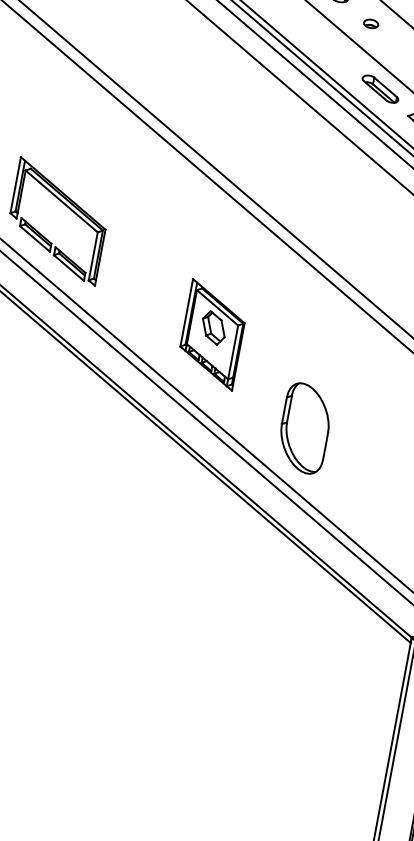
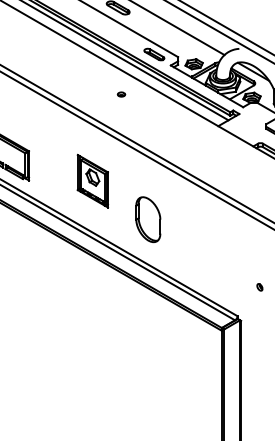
part: (371, 23) -> (121, 94), moved
part: (212, 333) -> (92, 180), moved
part: (305, 428) -> (148, 219), moved

